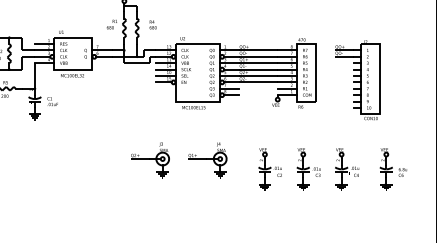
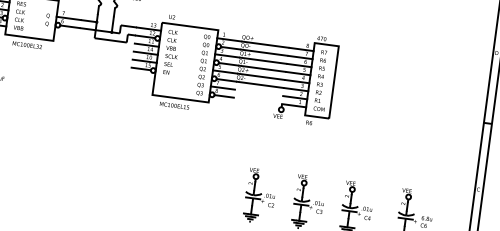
part: (357, 80) -> (384, 99), removed
part: (150, 160) -> (111, 164), removed
part: (207, 160) -> (182, 174), removed

